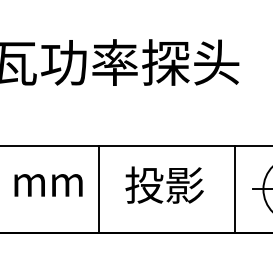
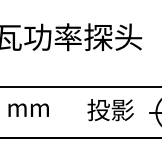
text: (164, 185) -> (110, 110), moved
line: (98, 189) -> (58, 112), removed
line: (234, 189) -> (139, 112), removed

